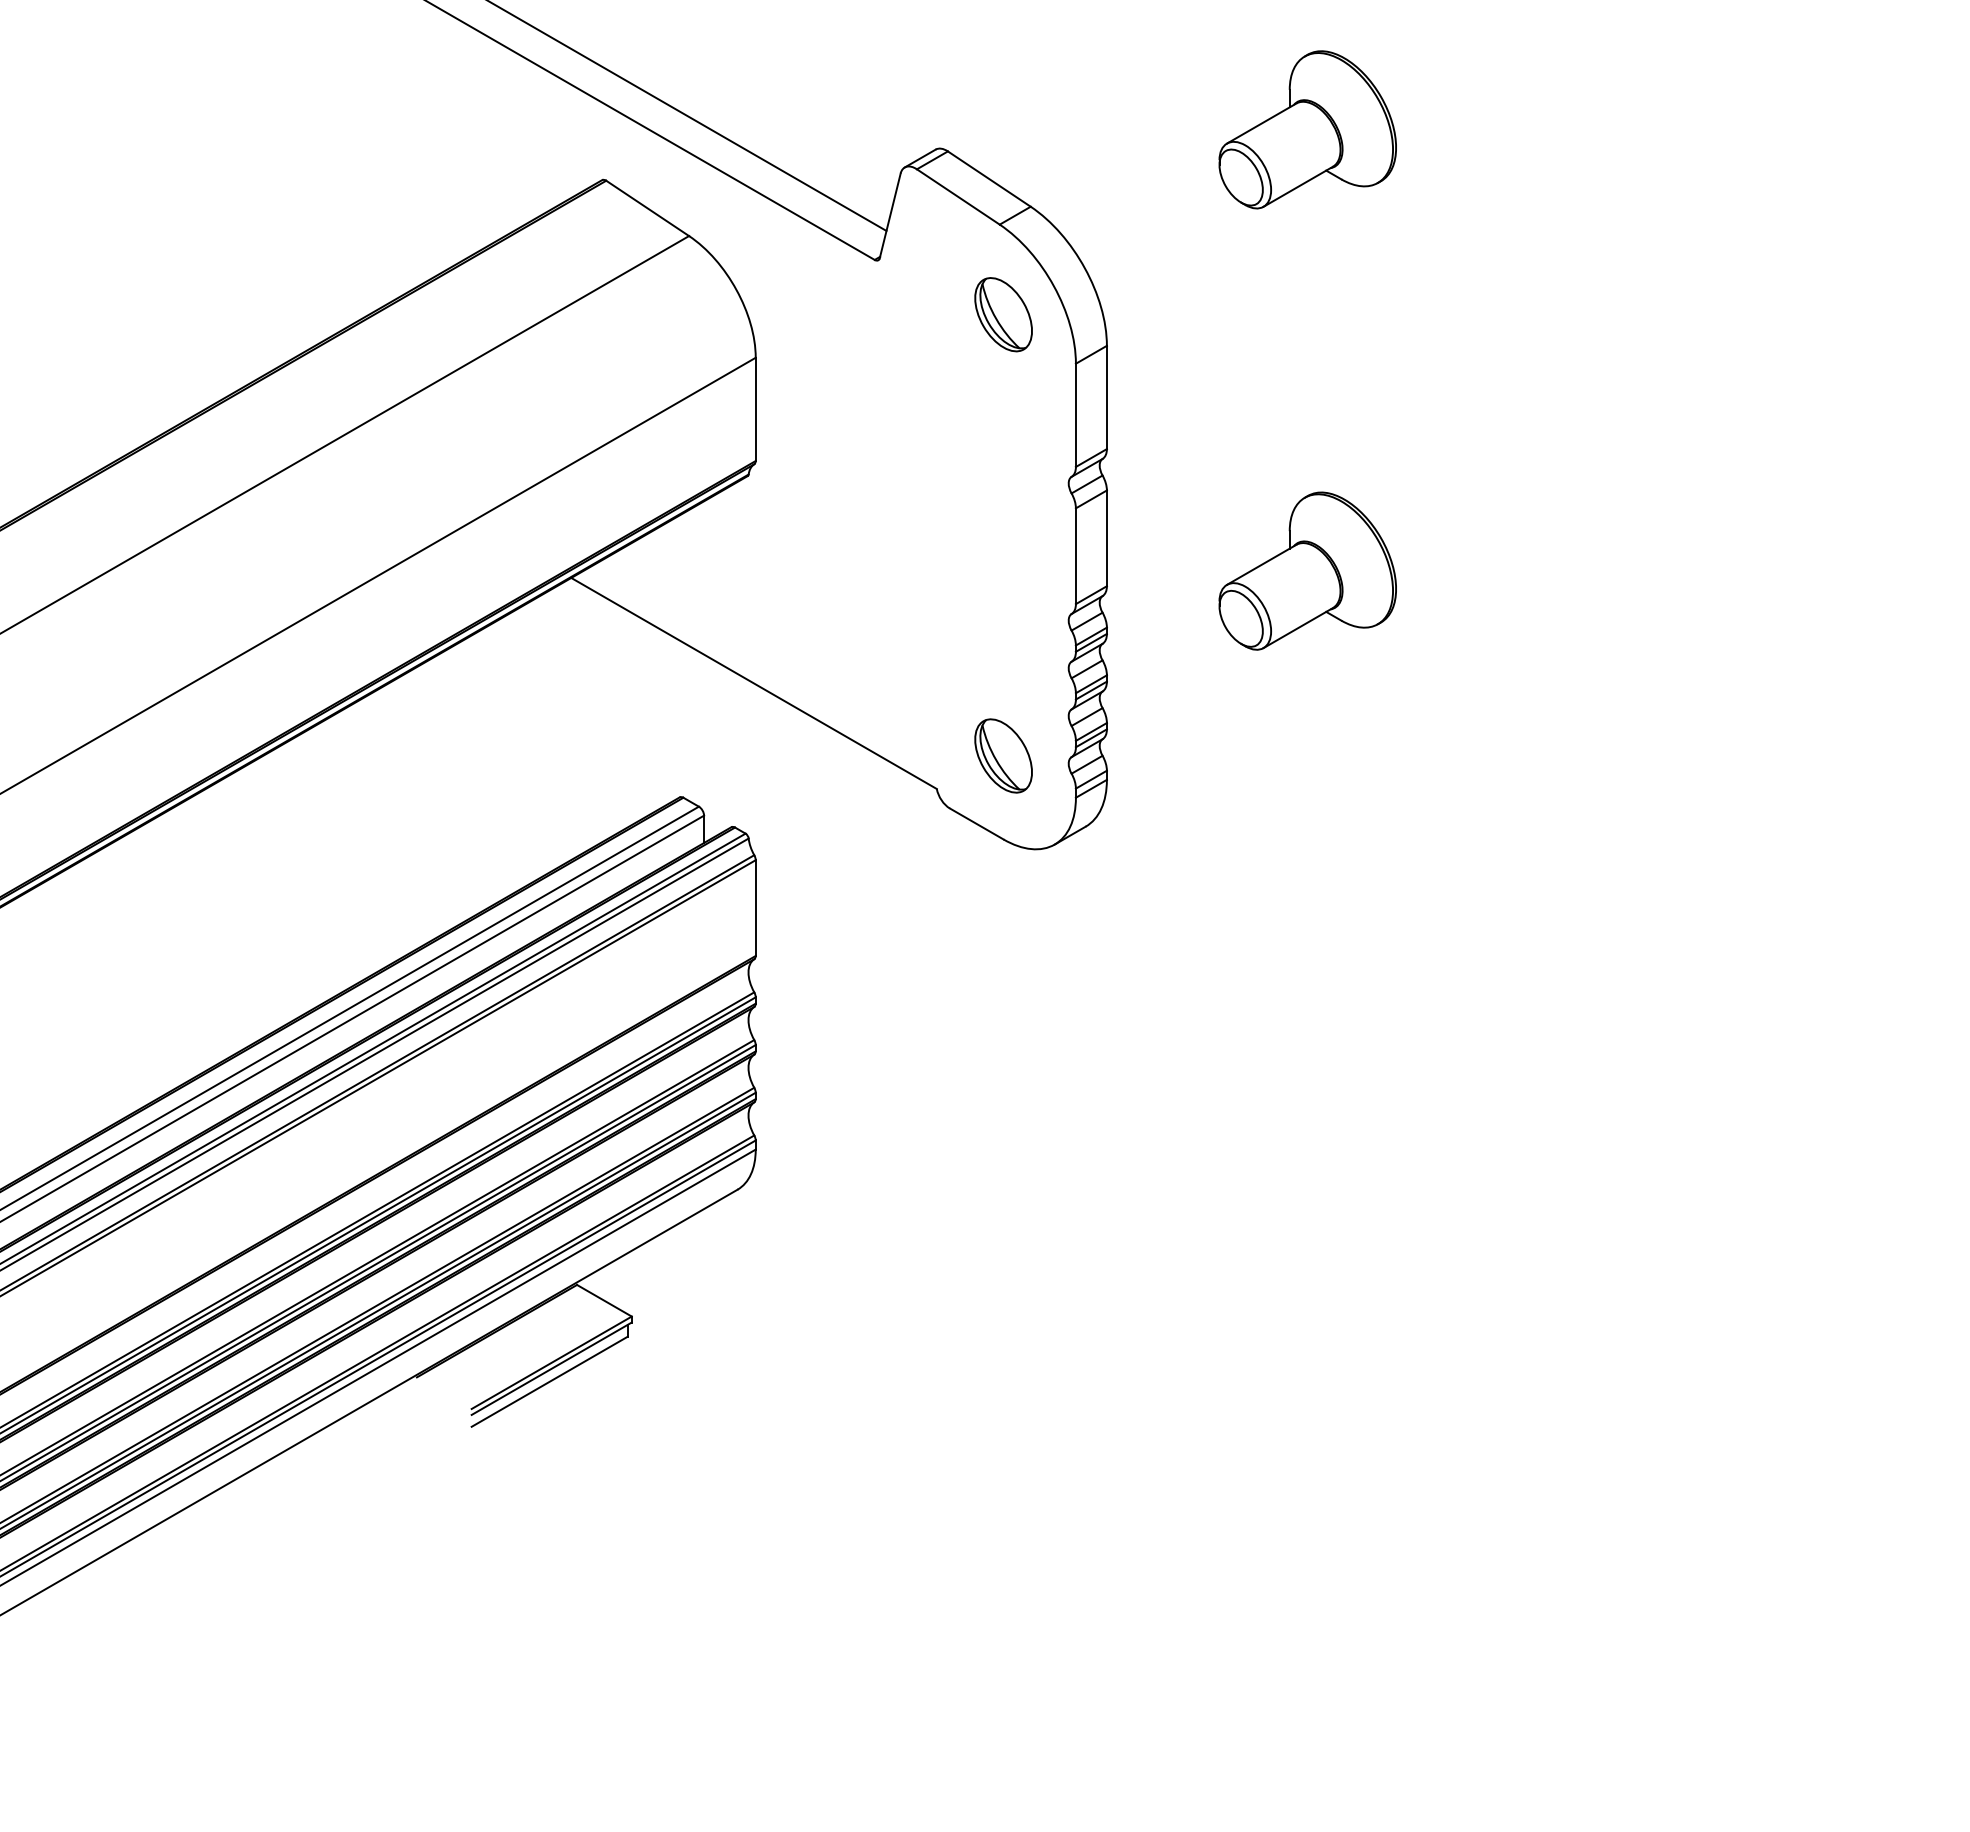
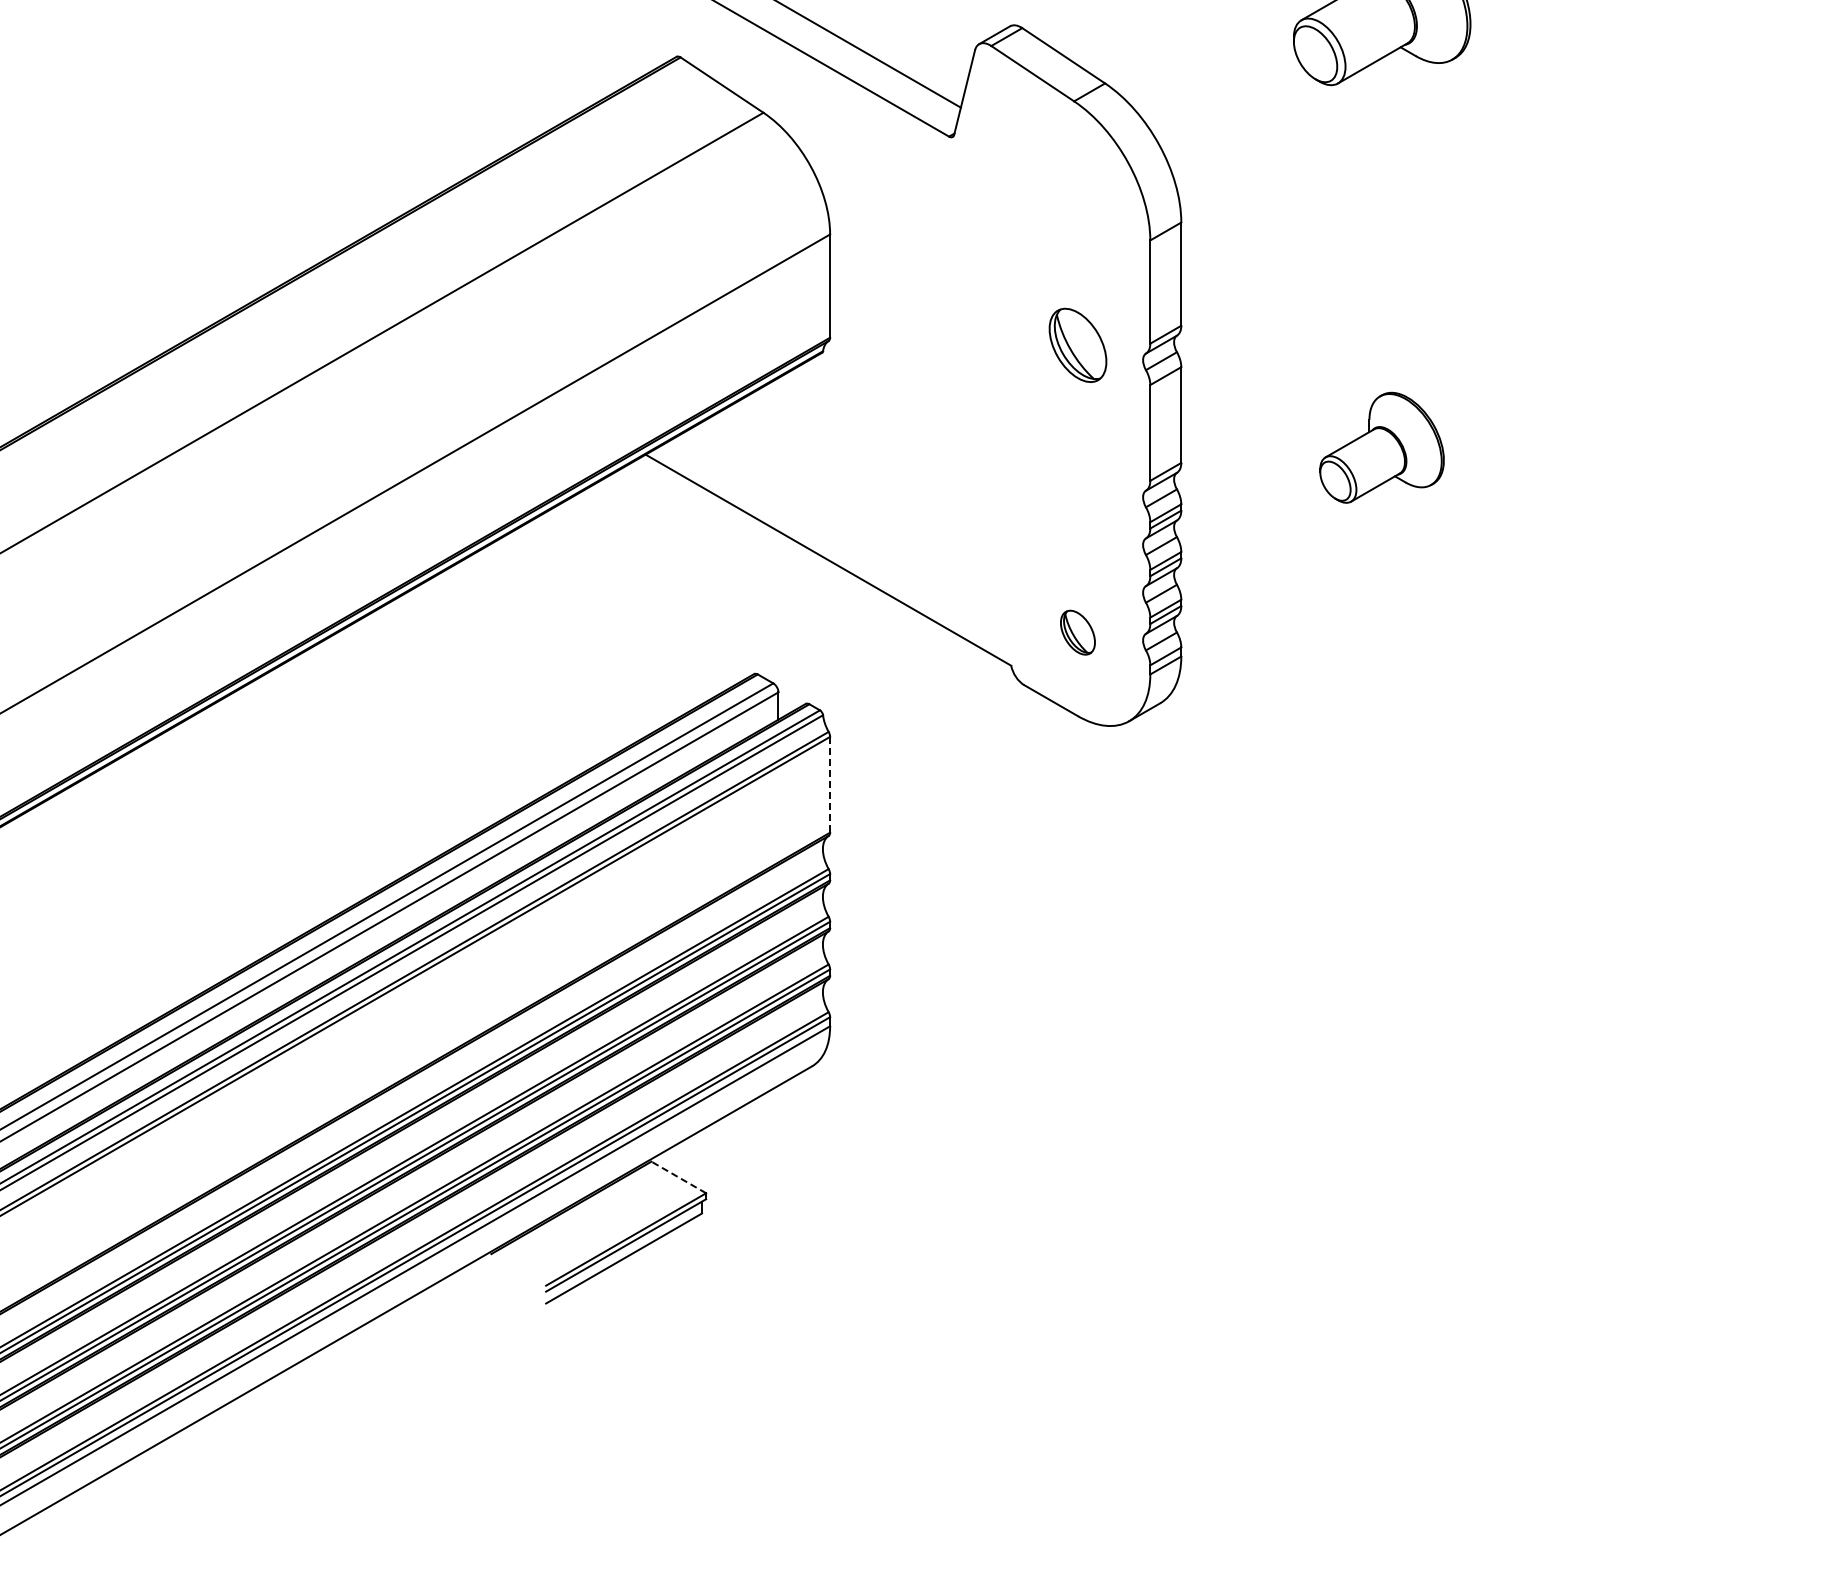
part: (1003, 314) -> (1077, 345), moved
part: (1307, 570) -> (1381, 447), size x0.7
part: (1003, 755) -> (1077, 632), size x0.6
line: (755, 908) -> (829, 785), solid -> dashed
line: (604, 1300) -> (678, 1177), solid -> dashed

